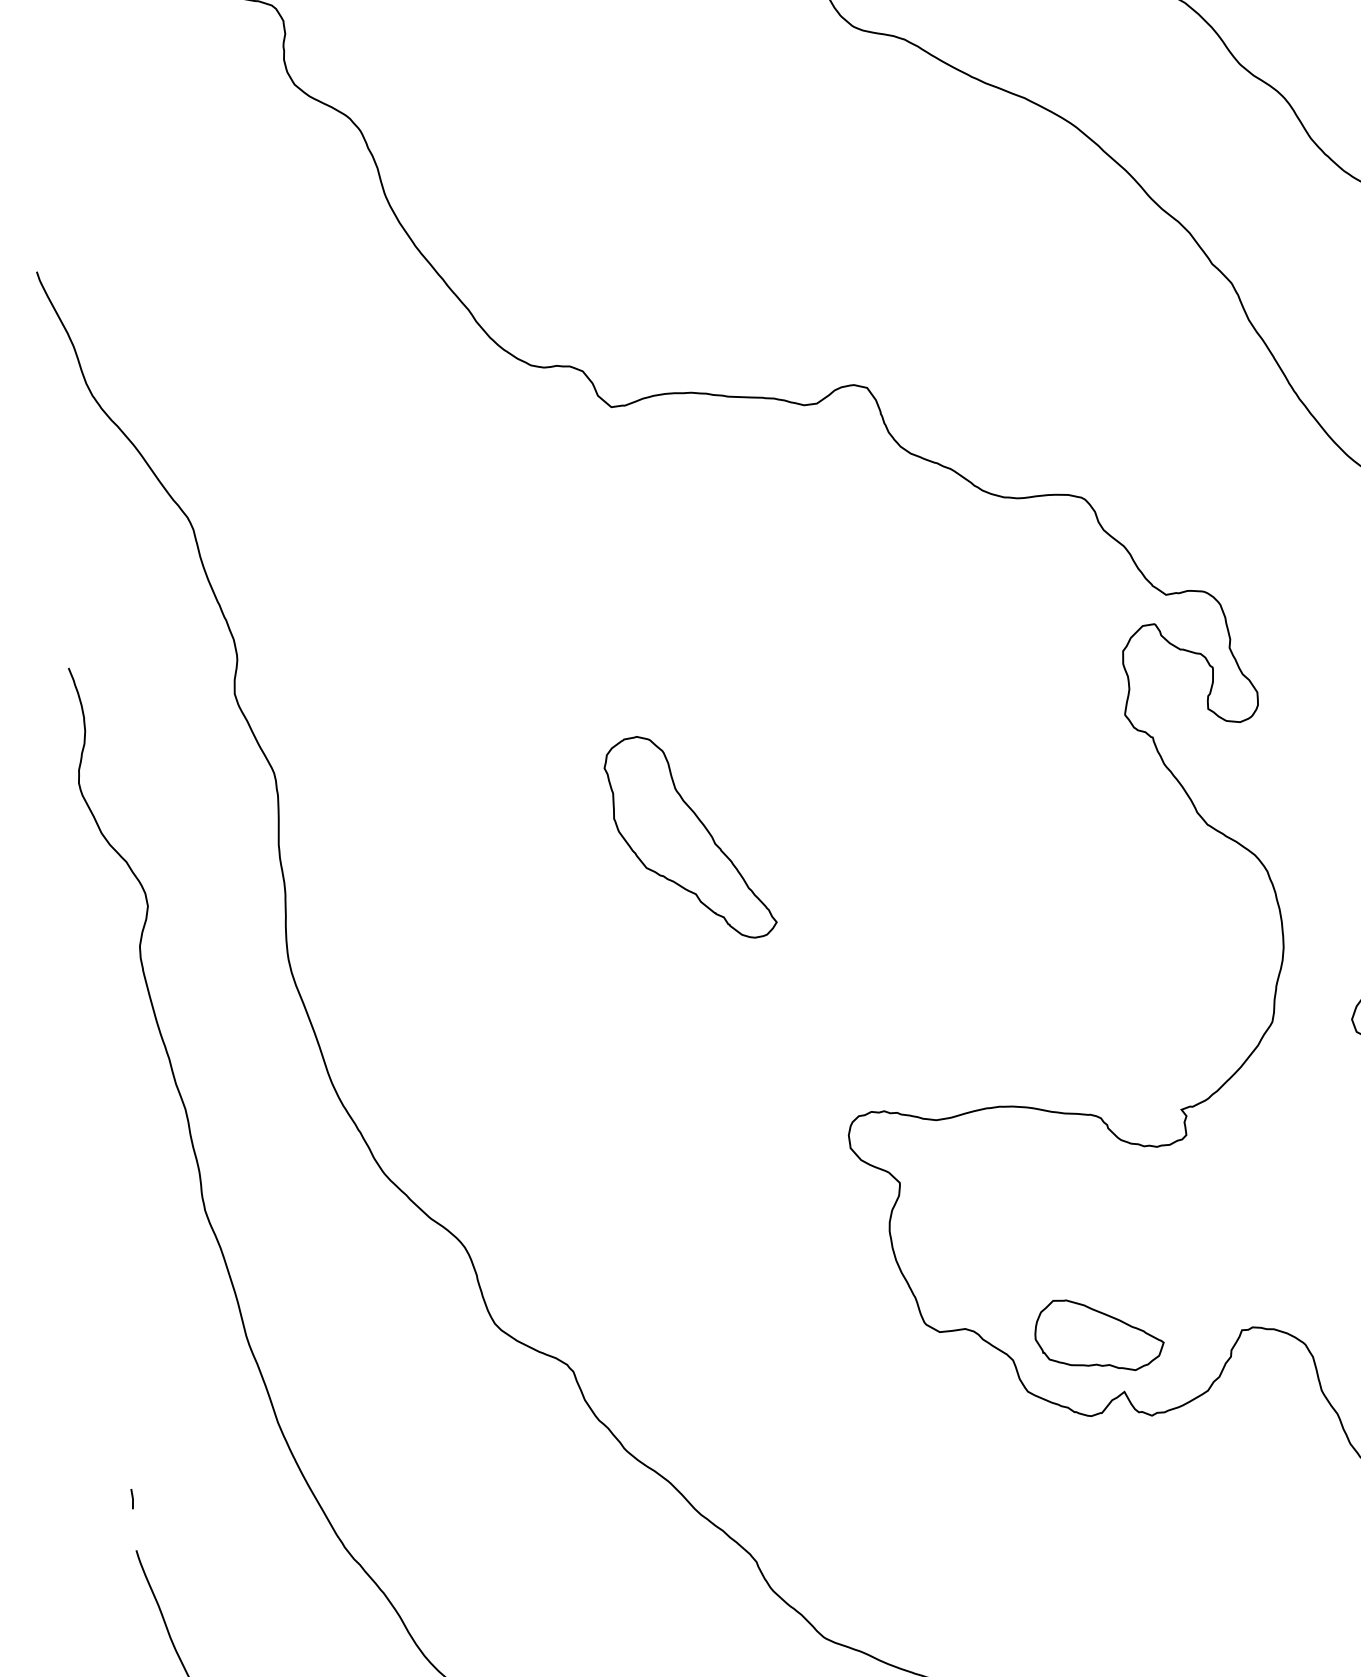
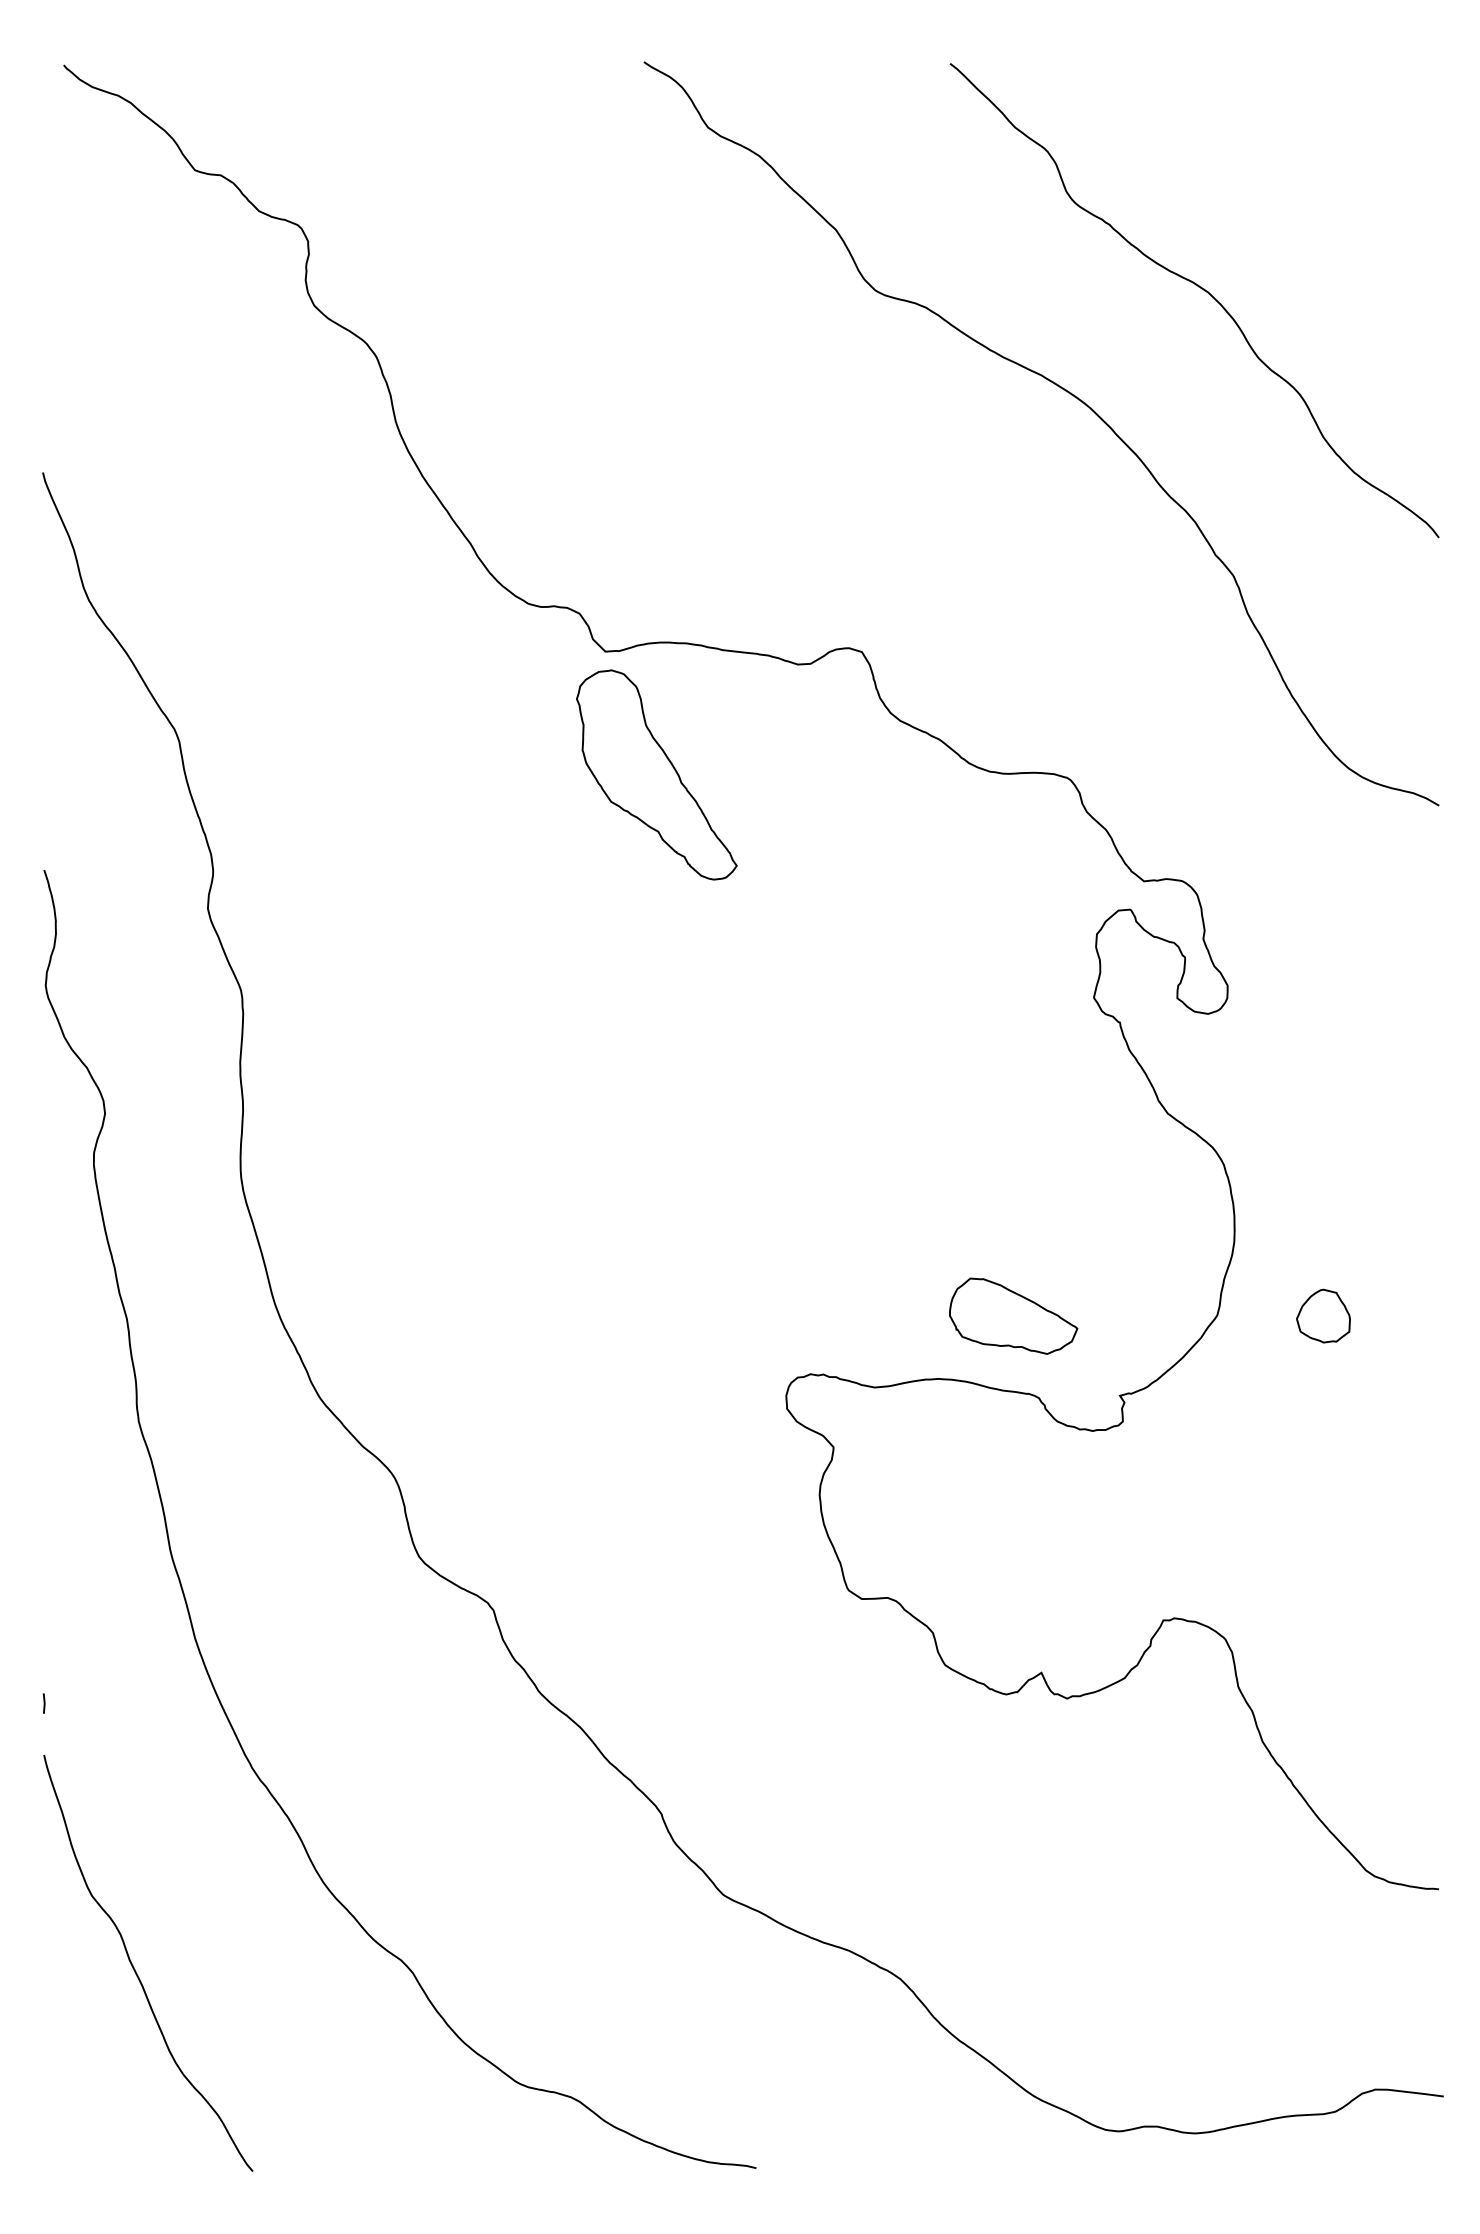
part: (689, 837) -> (656, 774), moved
part: (1099, 1334) -> (1013, 1315), moved

